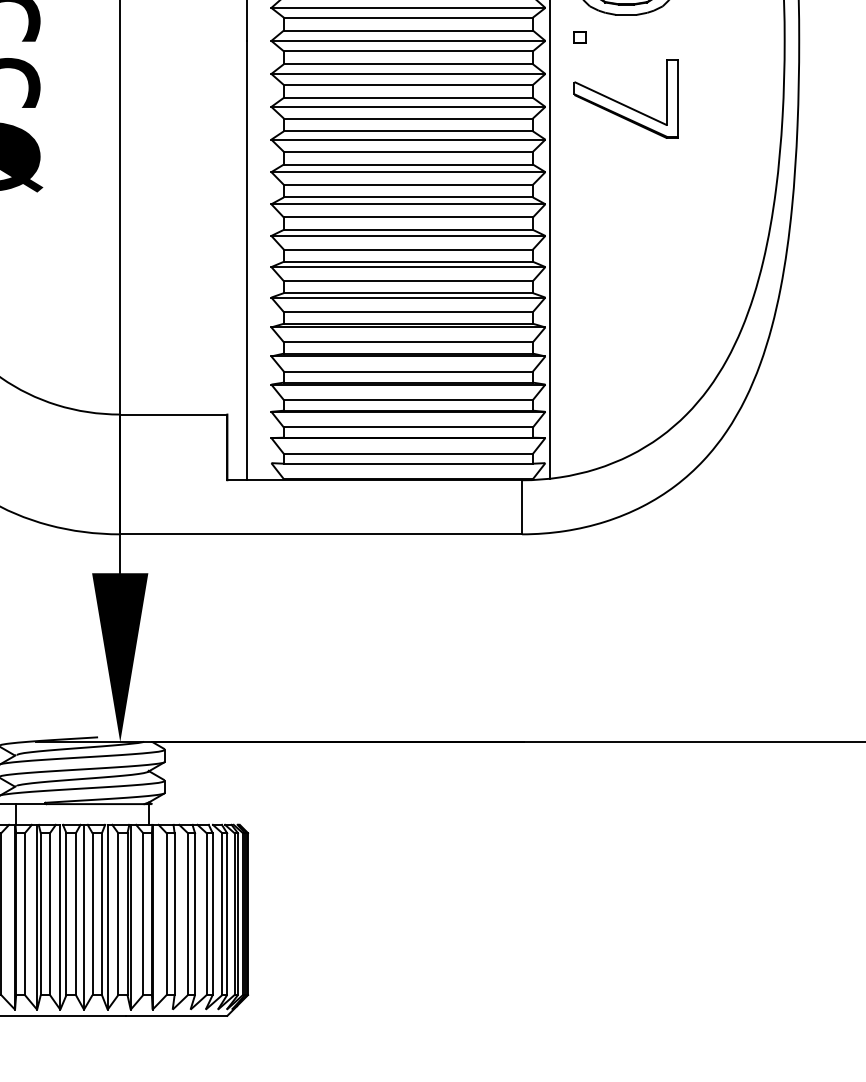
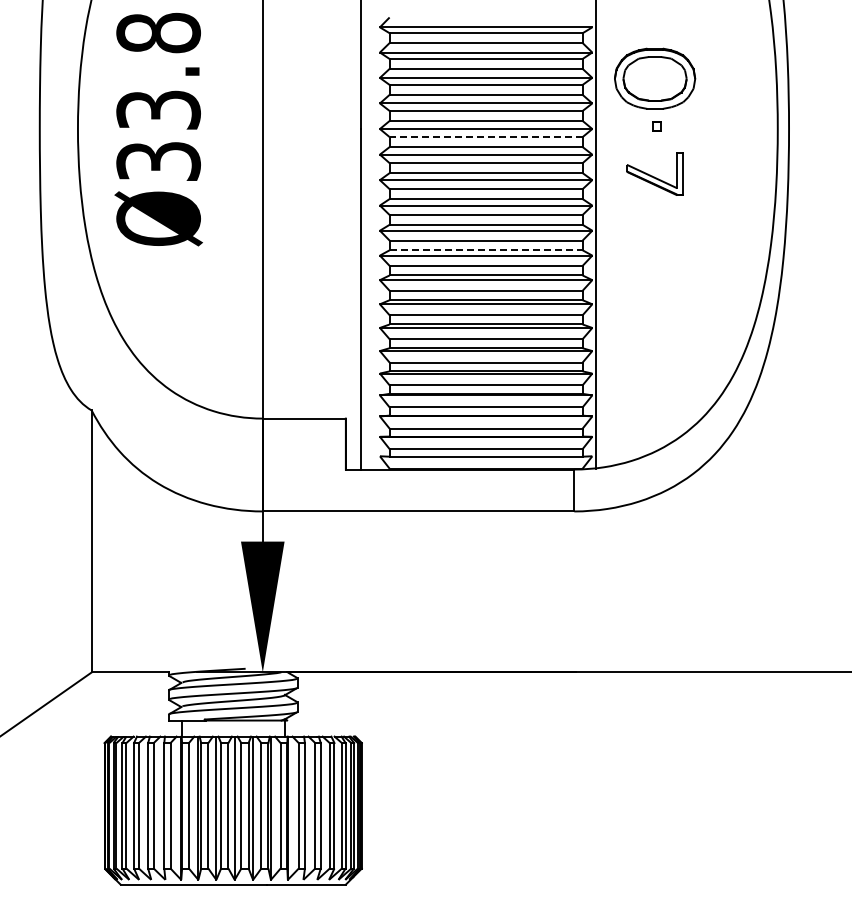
part: (579, 37) -> (656, 126), moved
line: (408, 51) -> (486, 137), solid -> dashed
part: (625, 98) -> (654, 173), size x0.7
line: (408, 197) -> (486, 250), solid -> dashed

